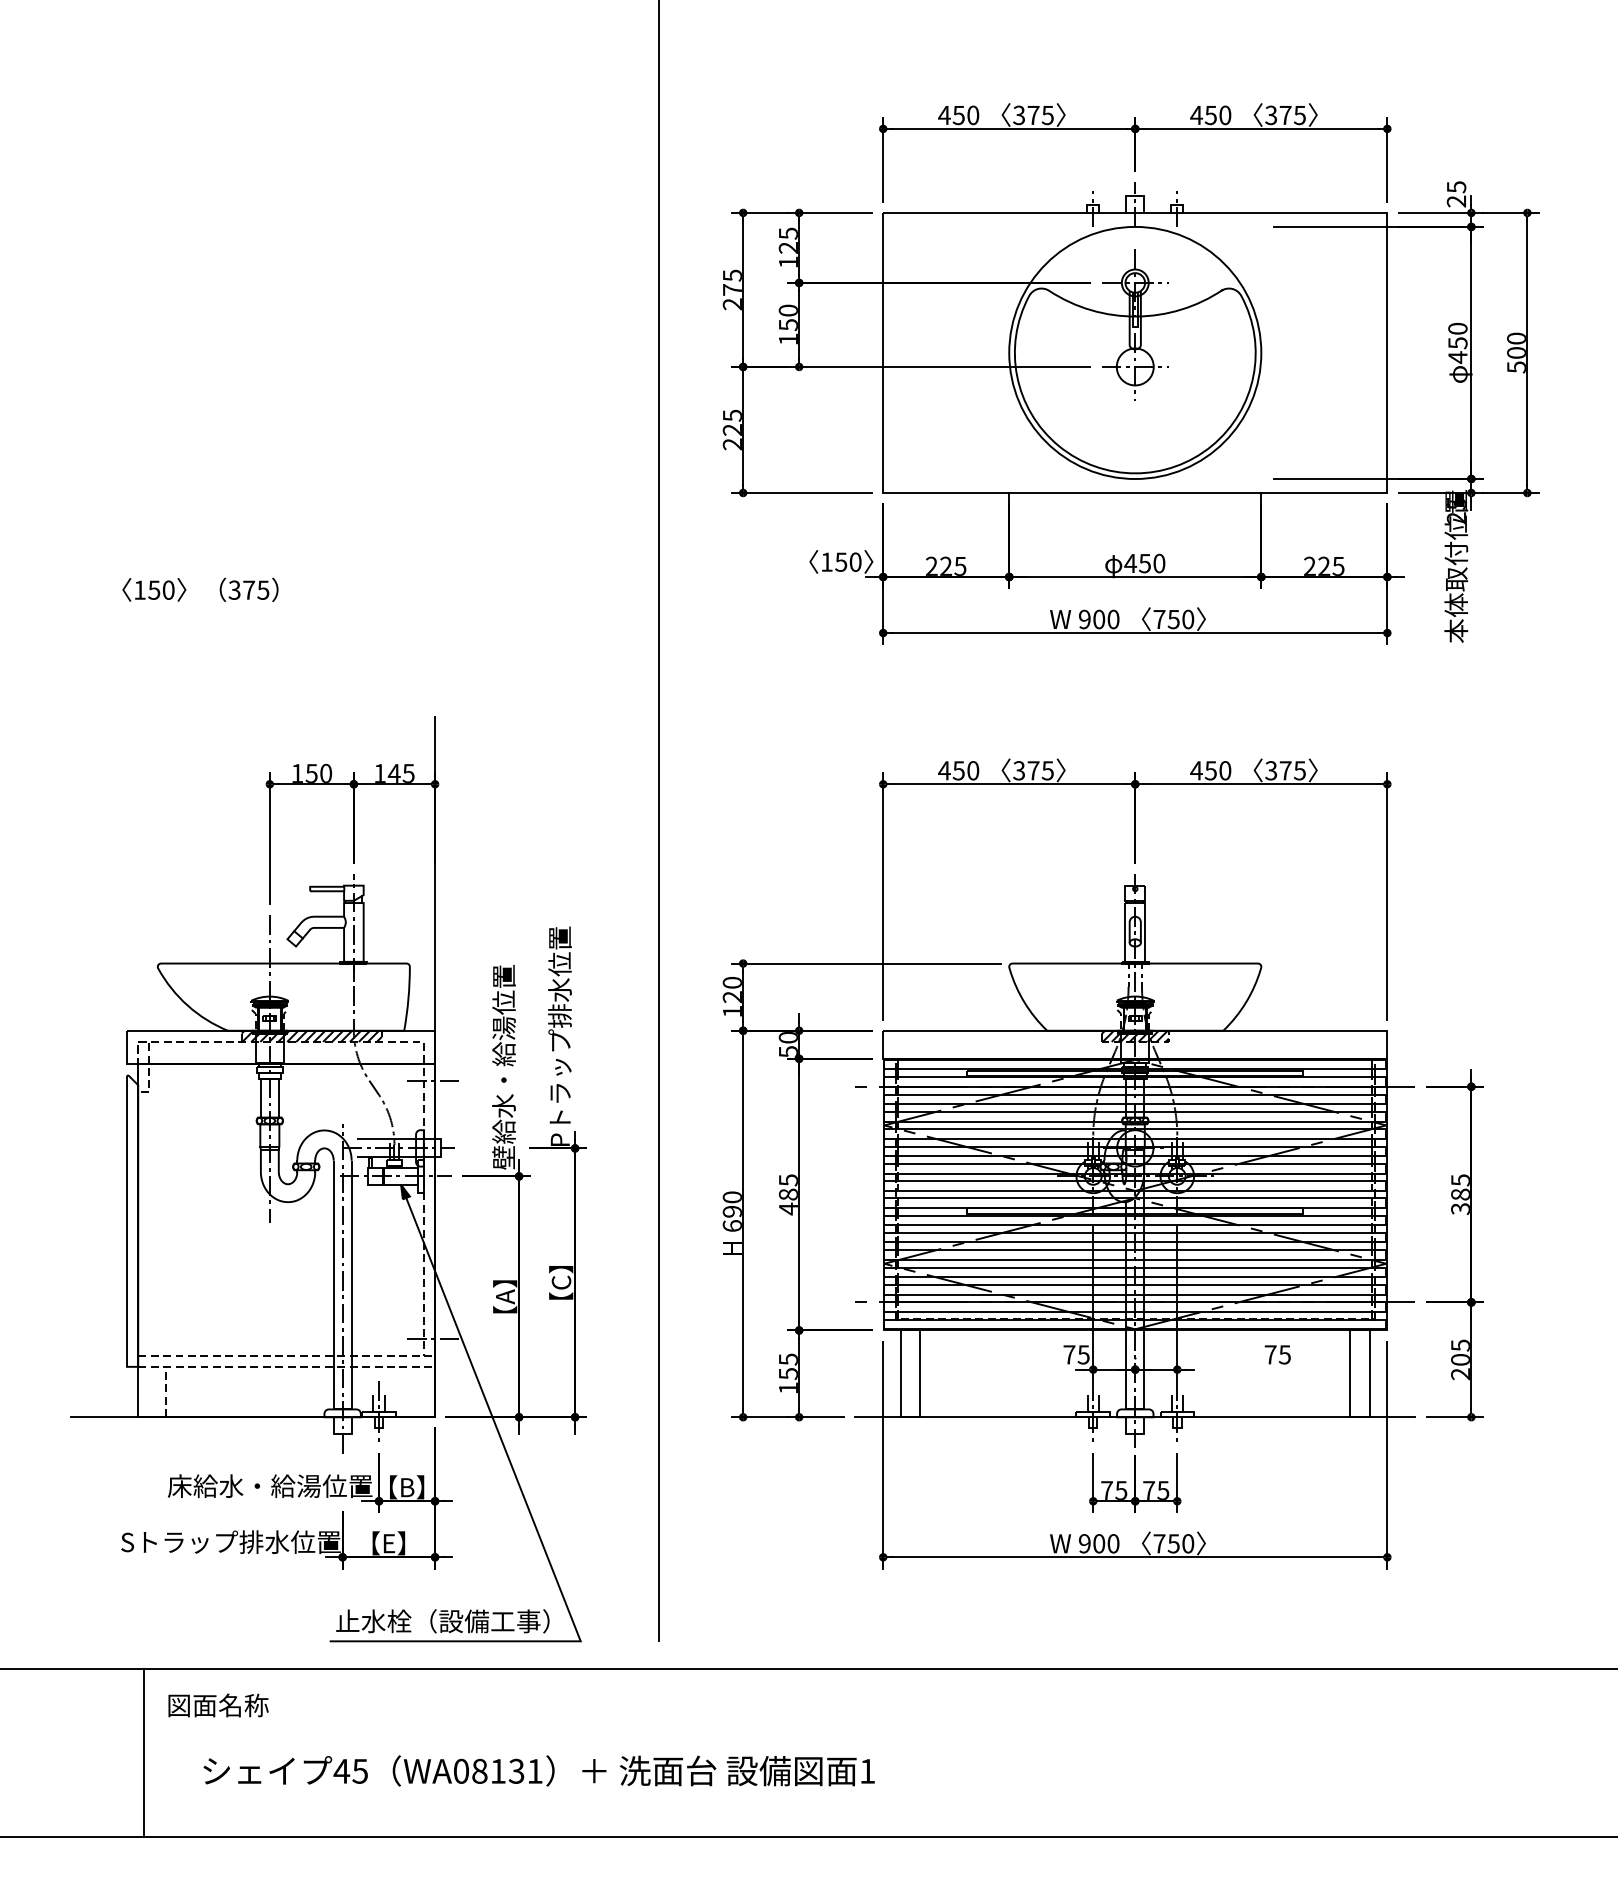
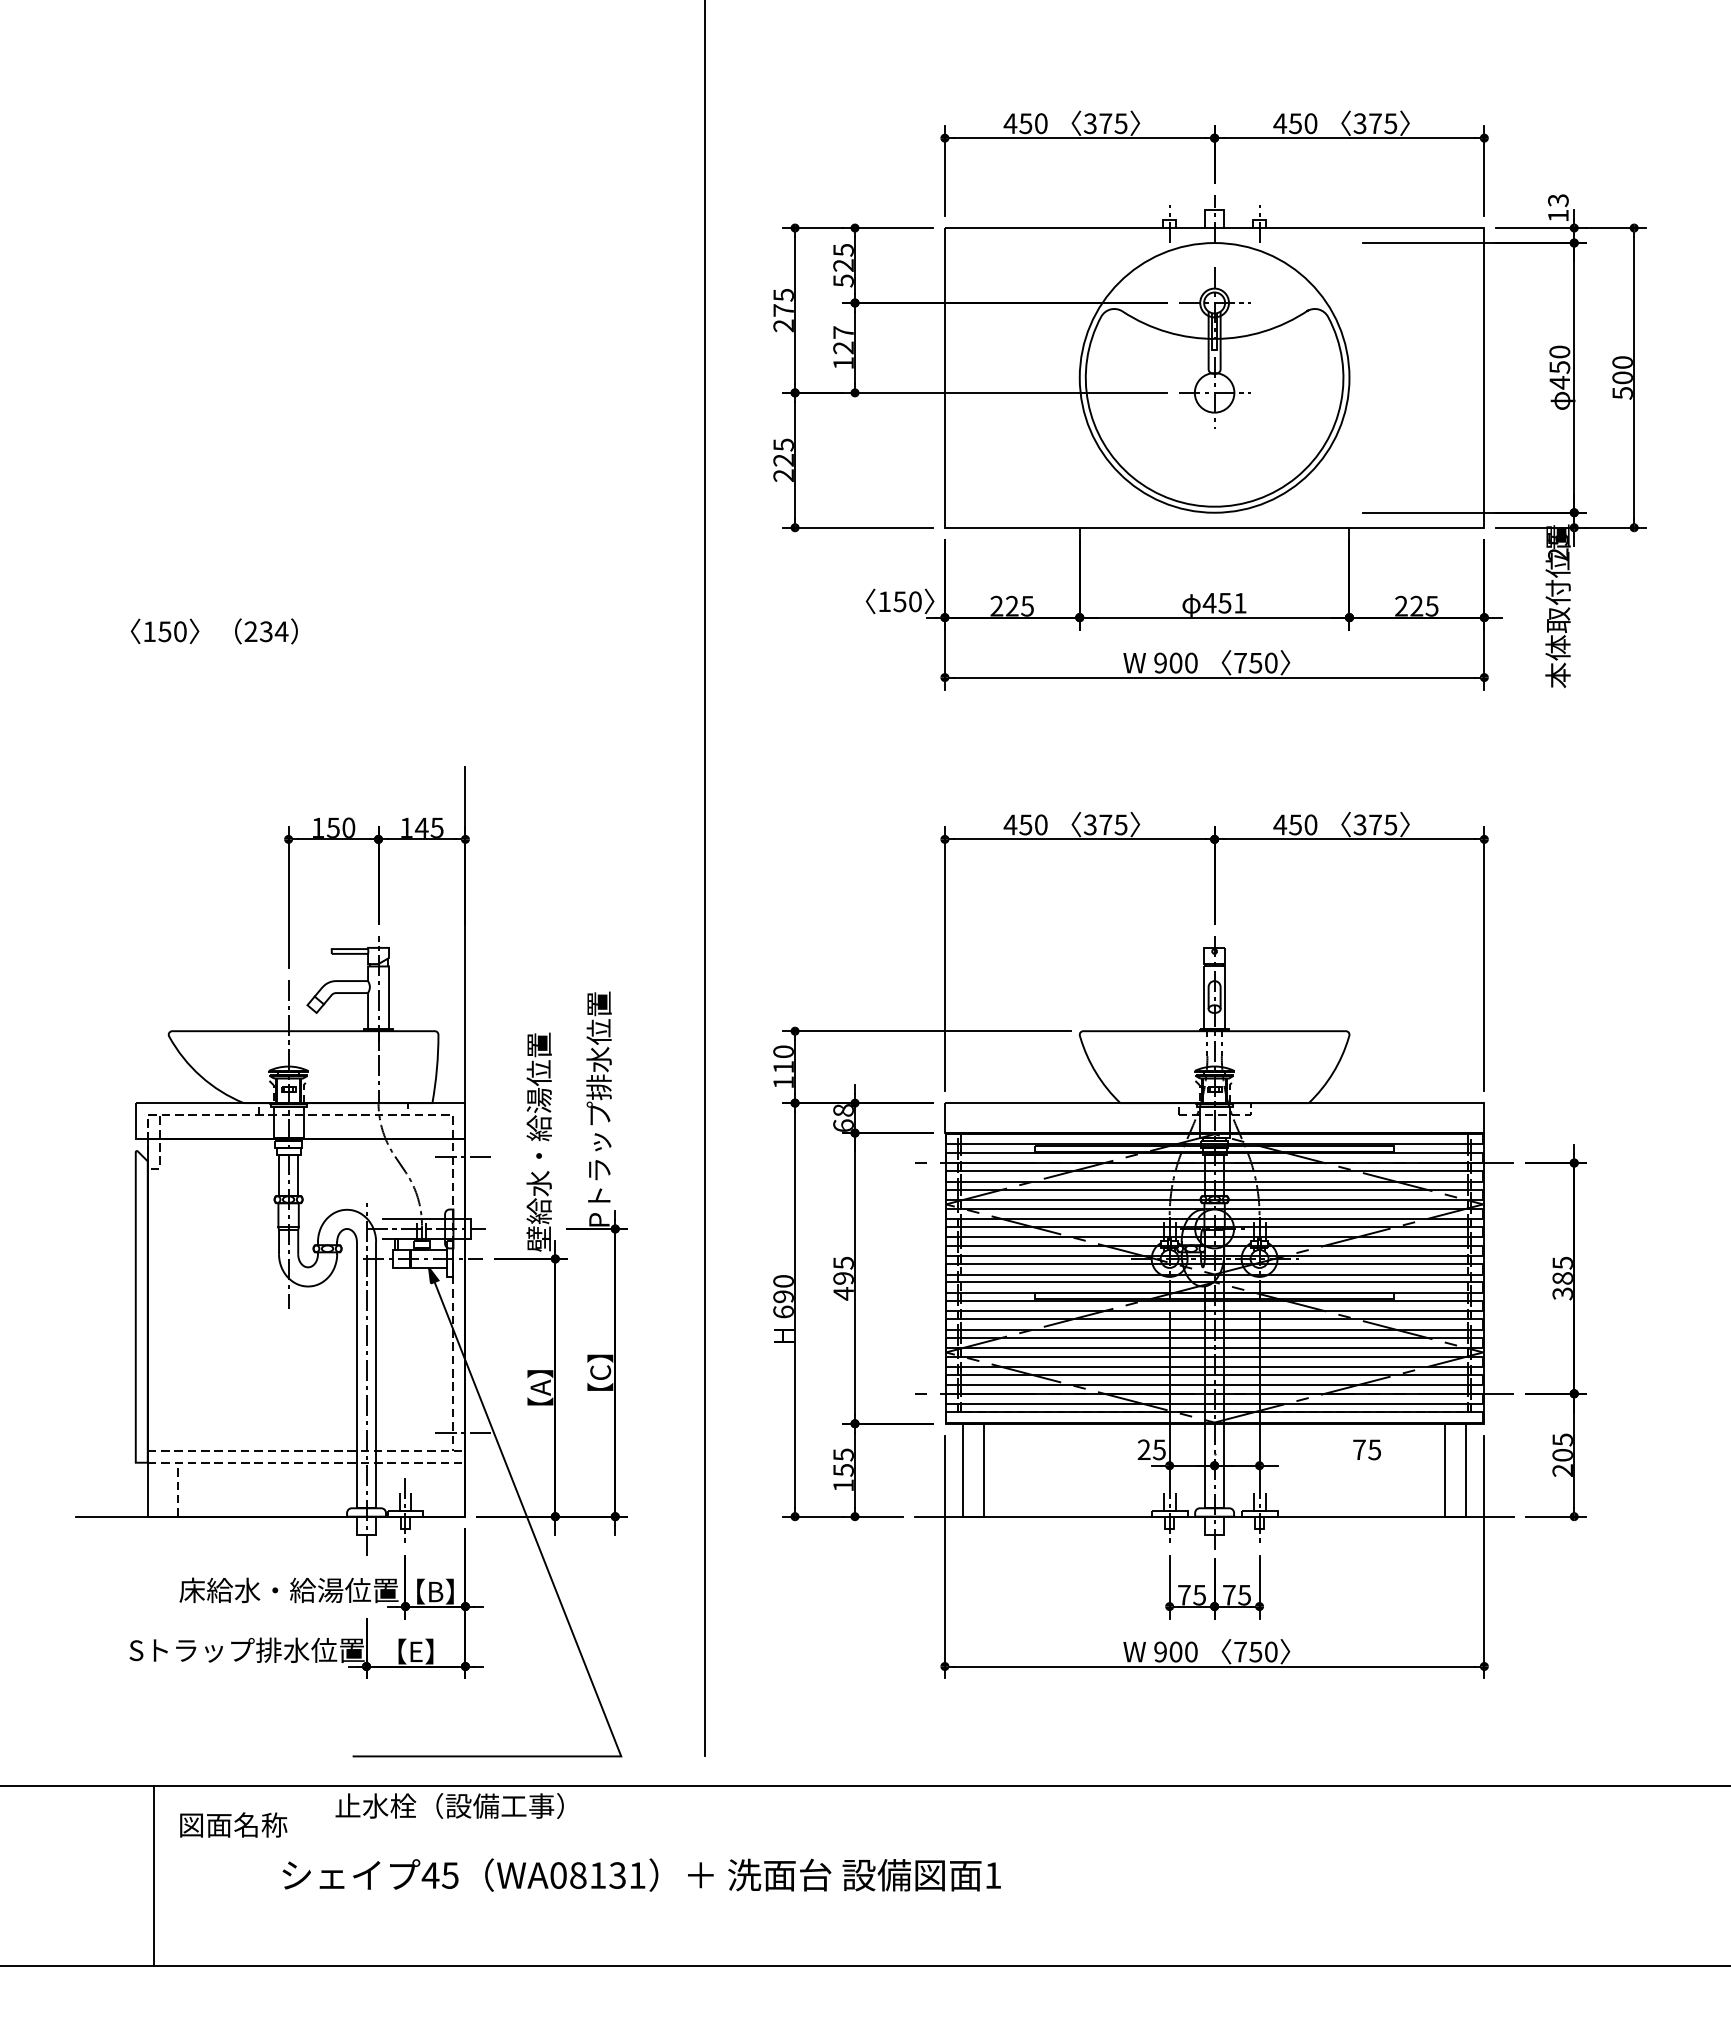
text: (1456, 194) -> (1558, 208), 25 -> 13
text: (788, 261) -> (843, 280), 125 -> 525
text: (788, 318) -> (843, 340), 150 -> 127
text: (1159, 562) -> (1240, 602), 450 -> 451
text: (249, 589) -> (266, 631), 375 -> 234
text: (732, 996) -> (783, 1066), 120 -> 110
hatch: (311, 1036) -> (333, 1109), removed
hatch: (1135, 1036) -> (1214, 1109), removed
text: (788, 1044) -> (843, 1117), 50 -> 68
text: (788, 1194) -> (843, 1278), 485 -> 495
text: (1068, 1354) -> (1143, 1449), 75 -> 25
text: (442, 1620) -> (449, 1805), moved
text: (538, 1770) -> (641, 1874), moved

